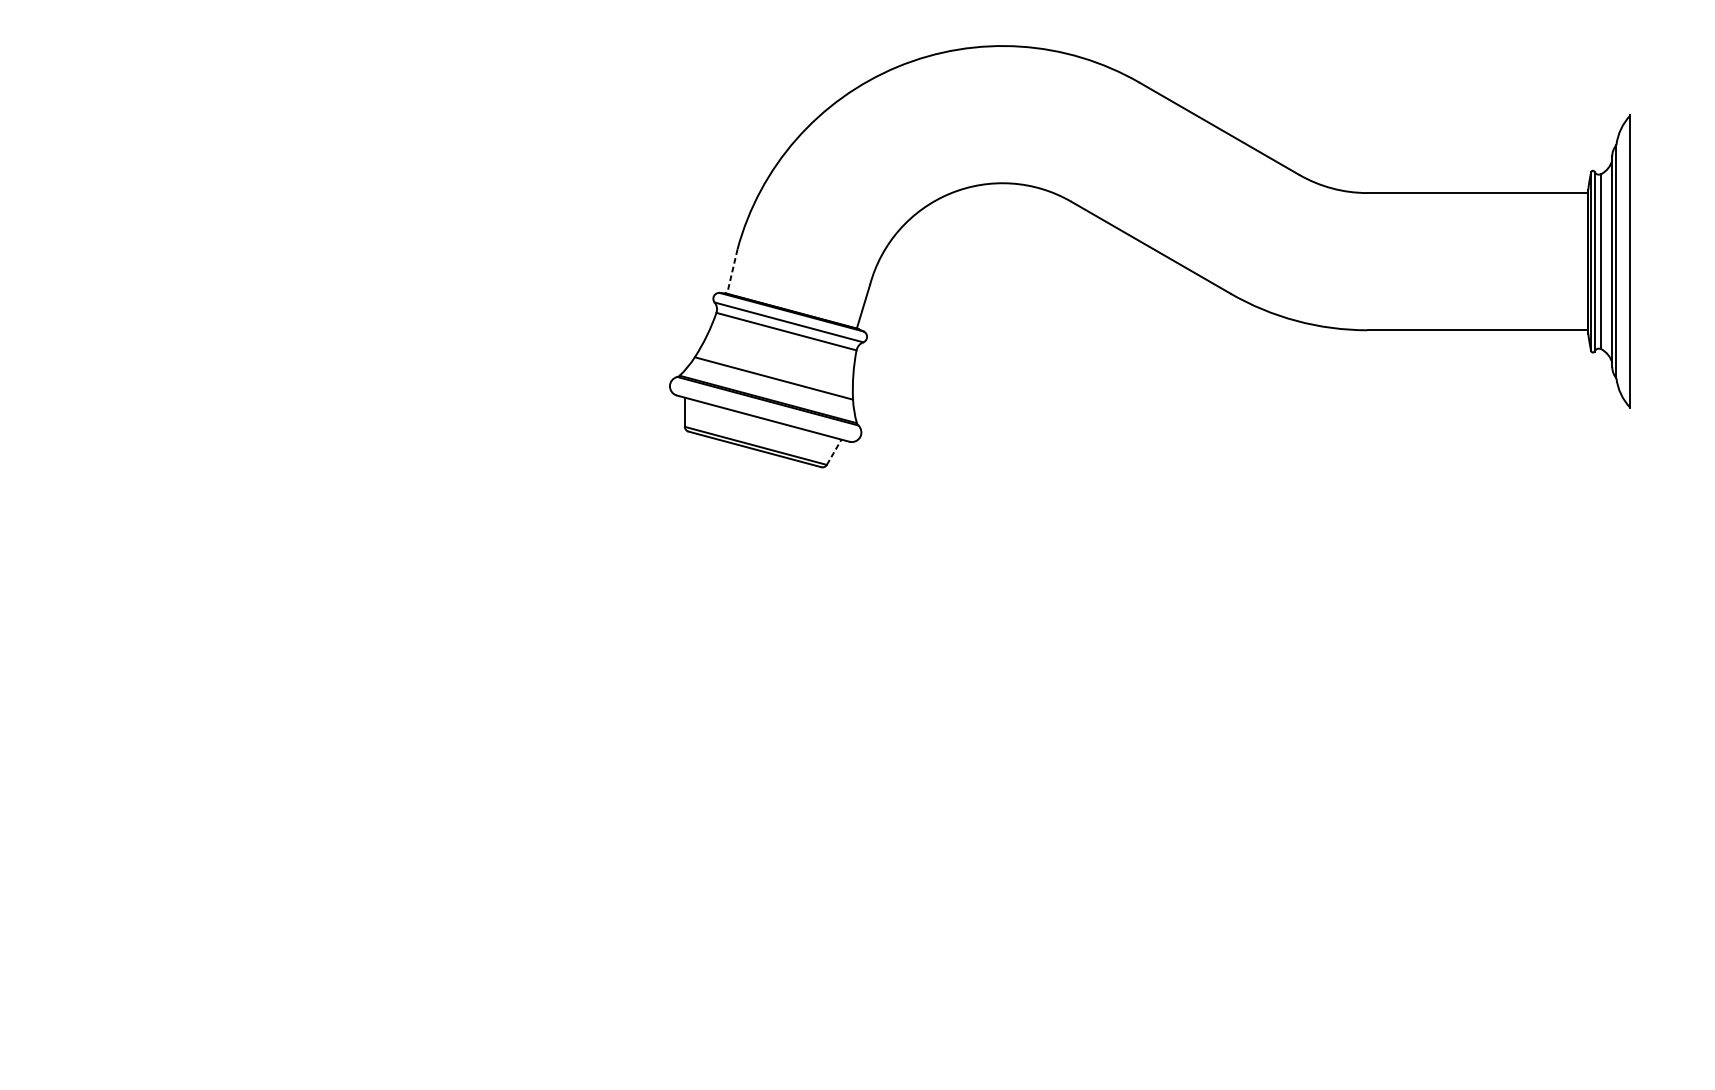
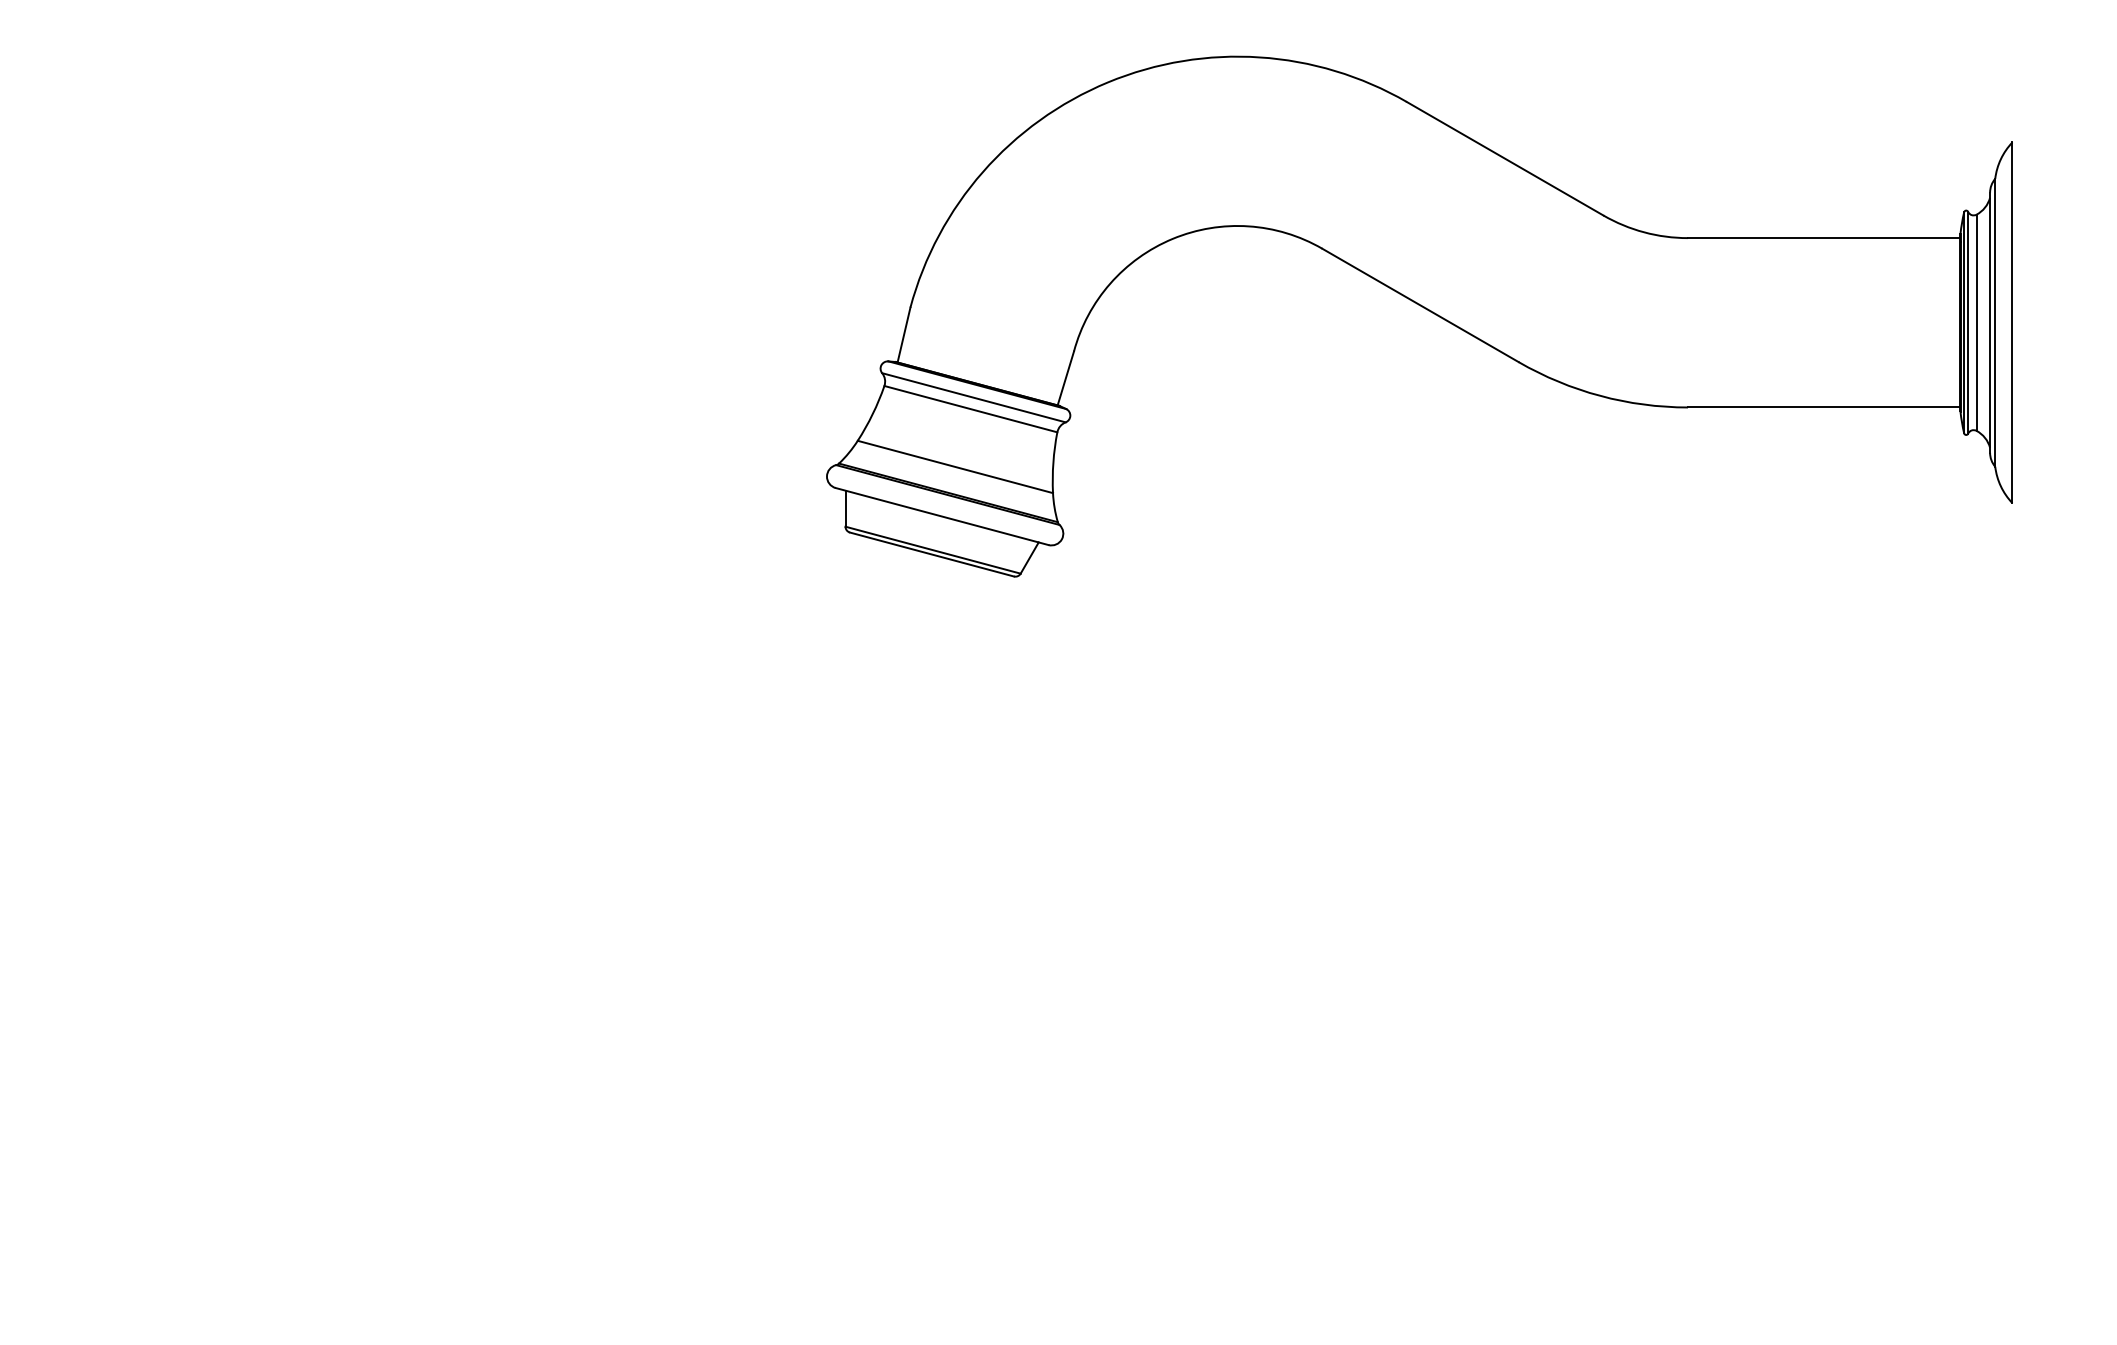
line: (731, 271) -> (903, 335), dashed -> solid
line: (834, 451) -> (1029, 557), dashed -> solid

